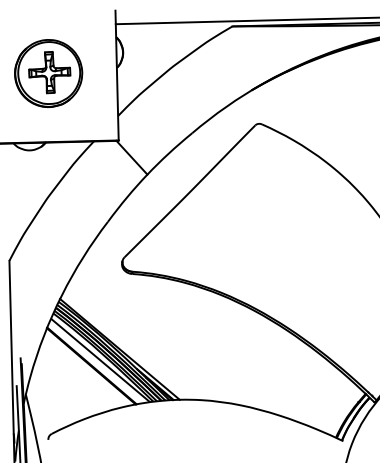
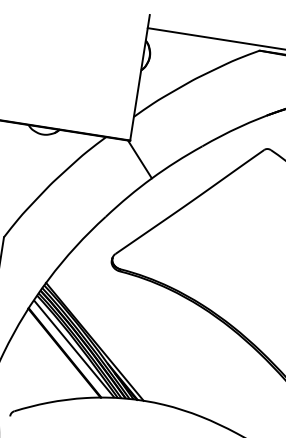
part: (48, 73) -> (74, 63), removed

